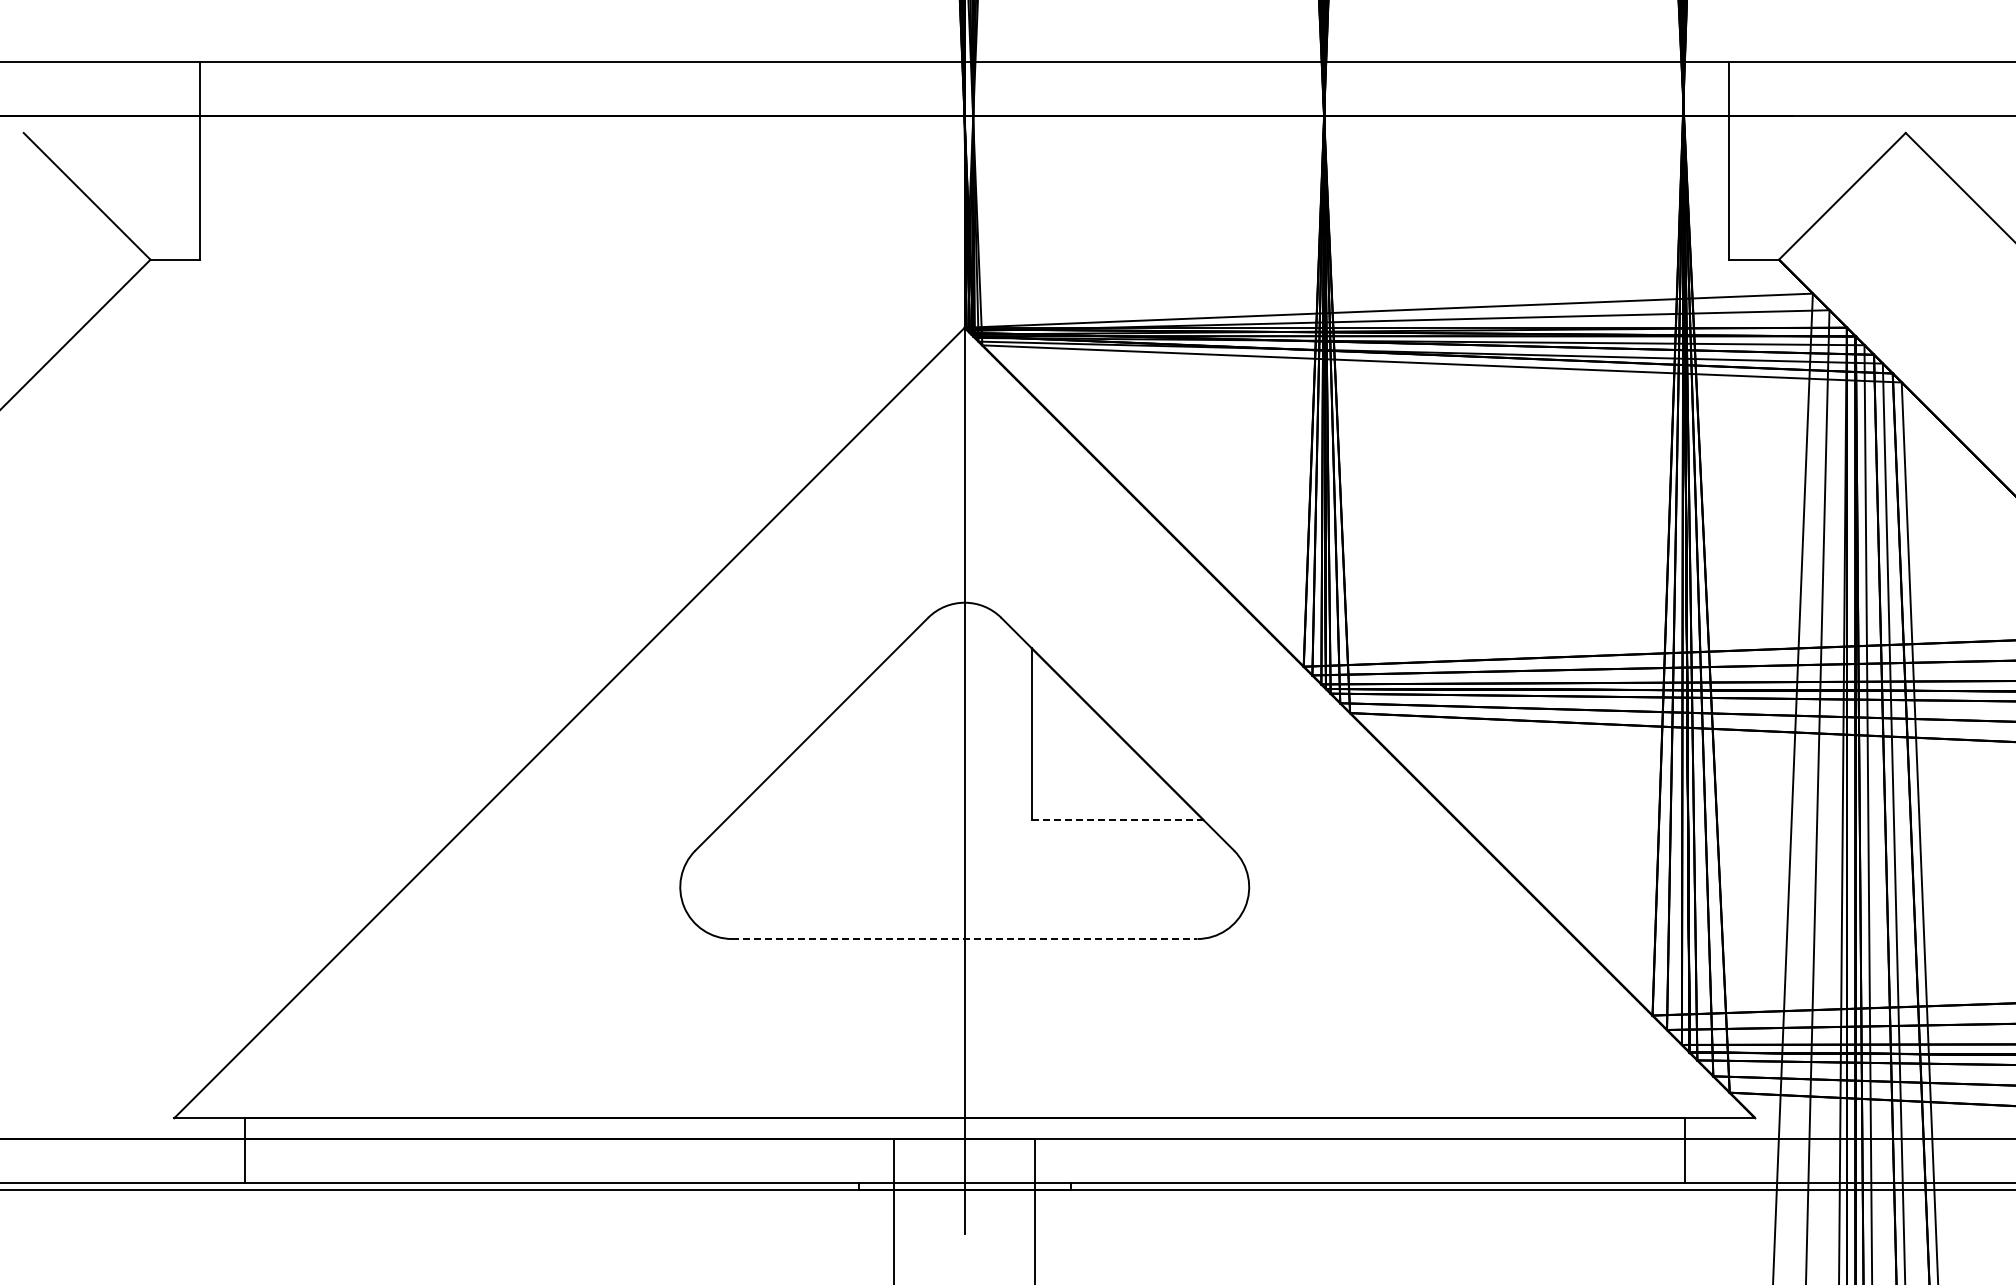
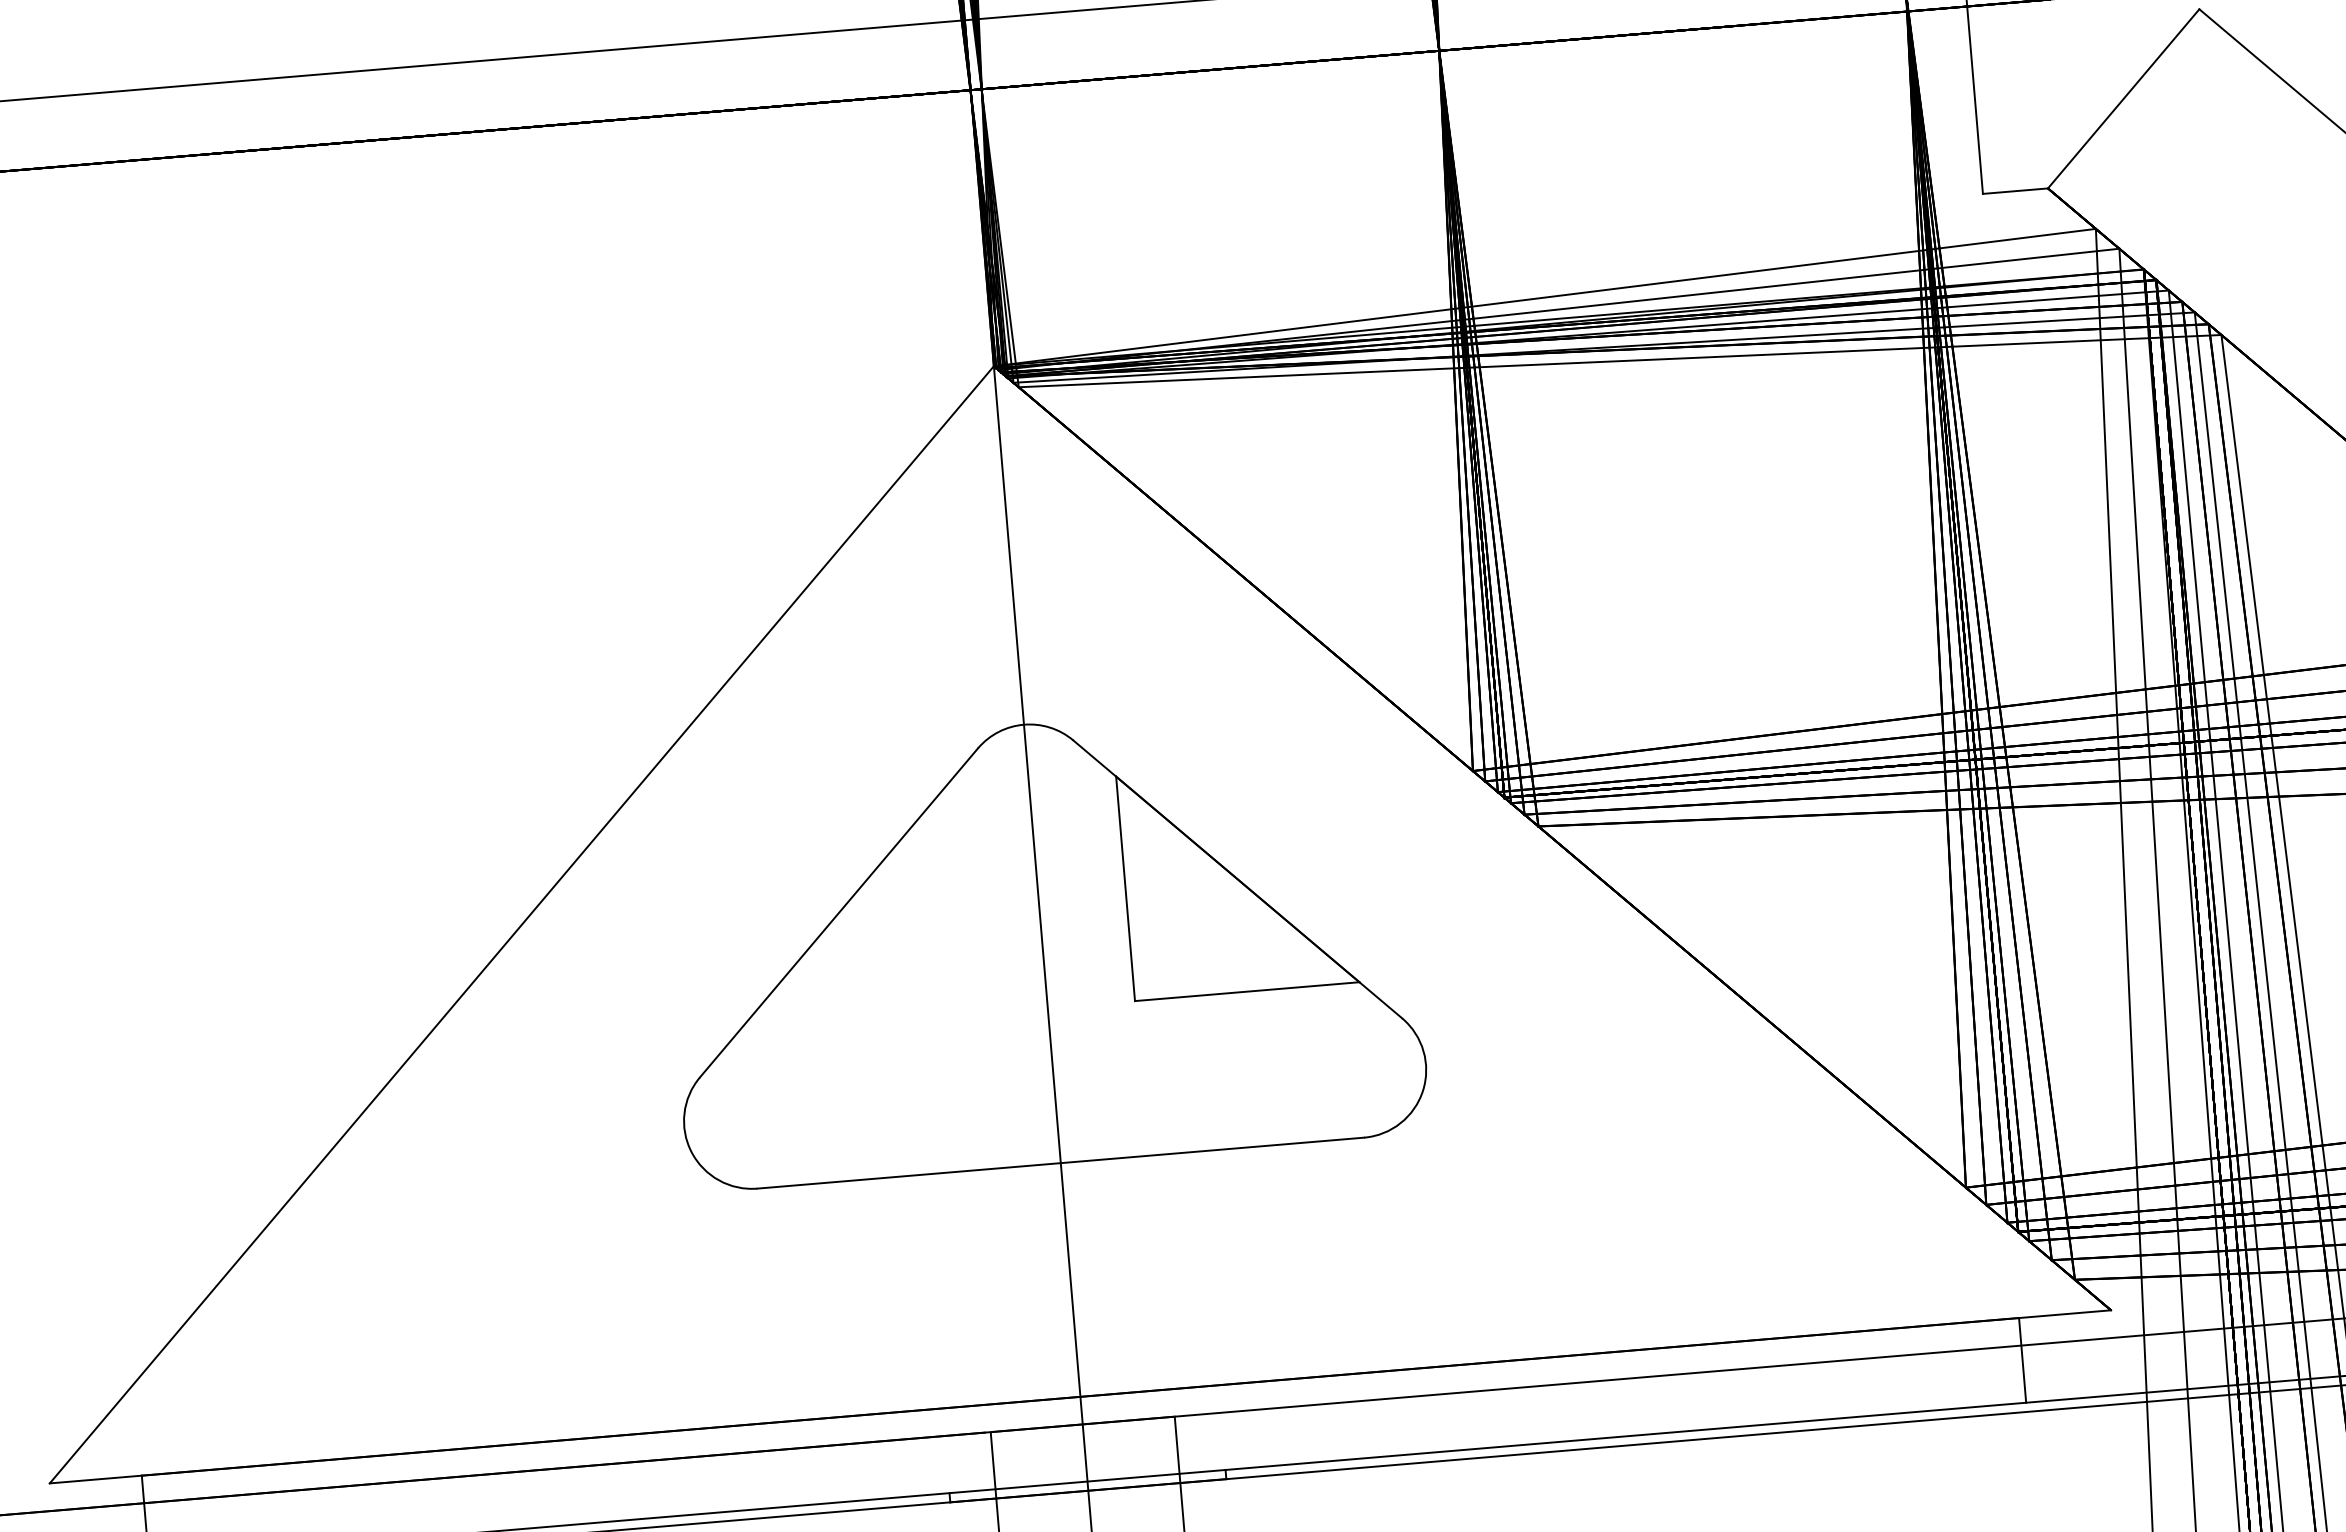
line: (1117, 820) -> (1246, 991), dashed -> solid
line: (964, 939) -> (1060, 1163), dashed -> solid

